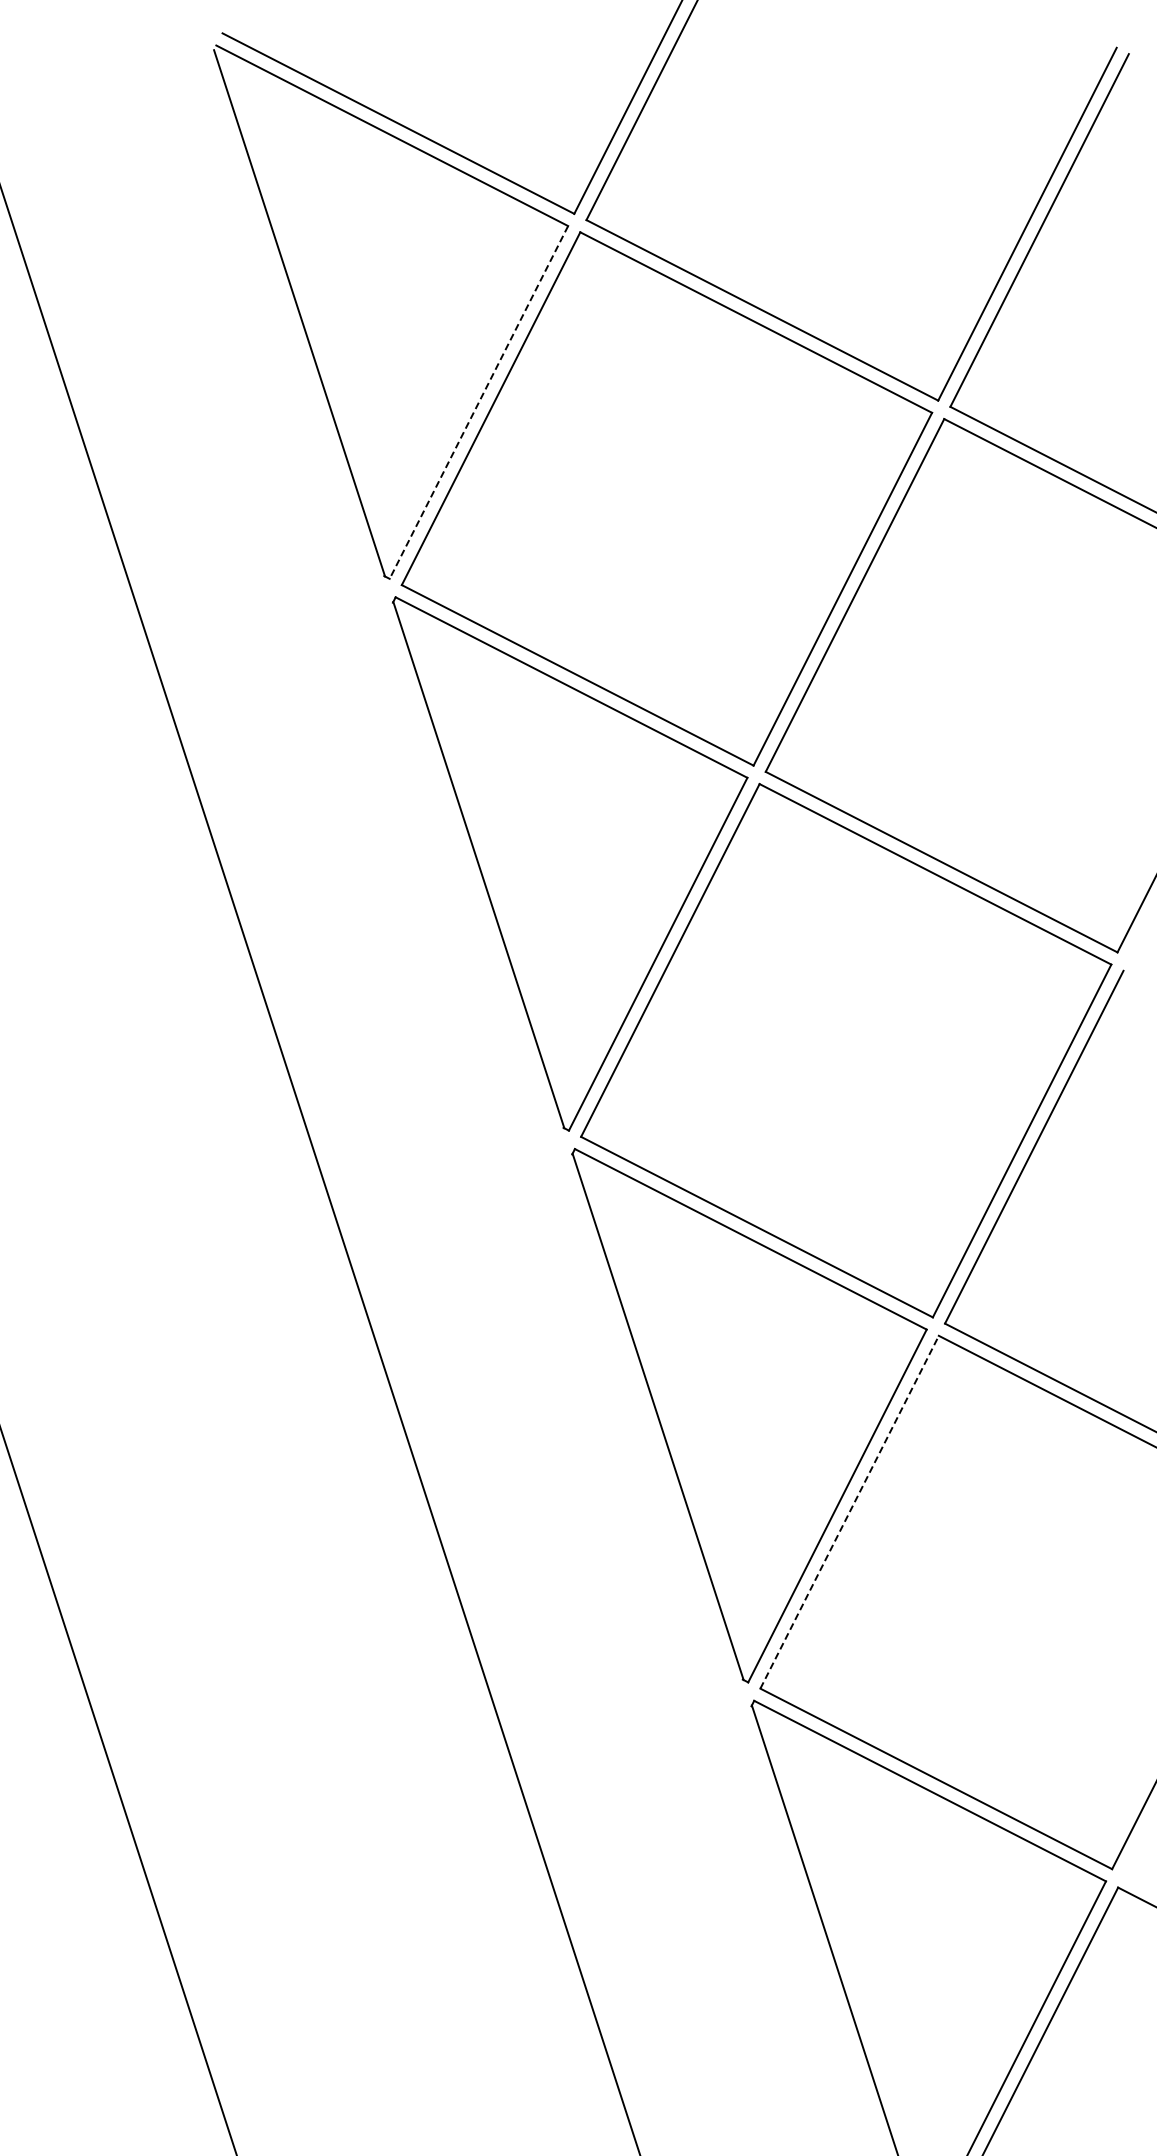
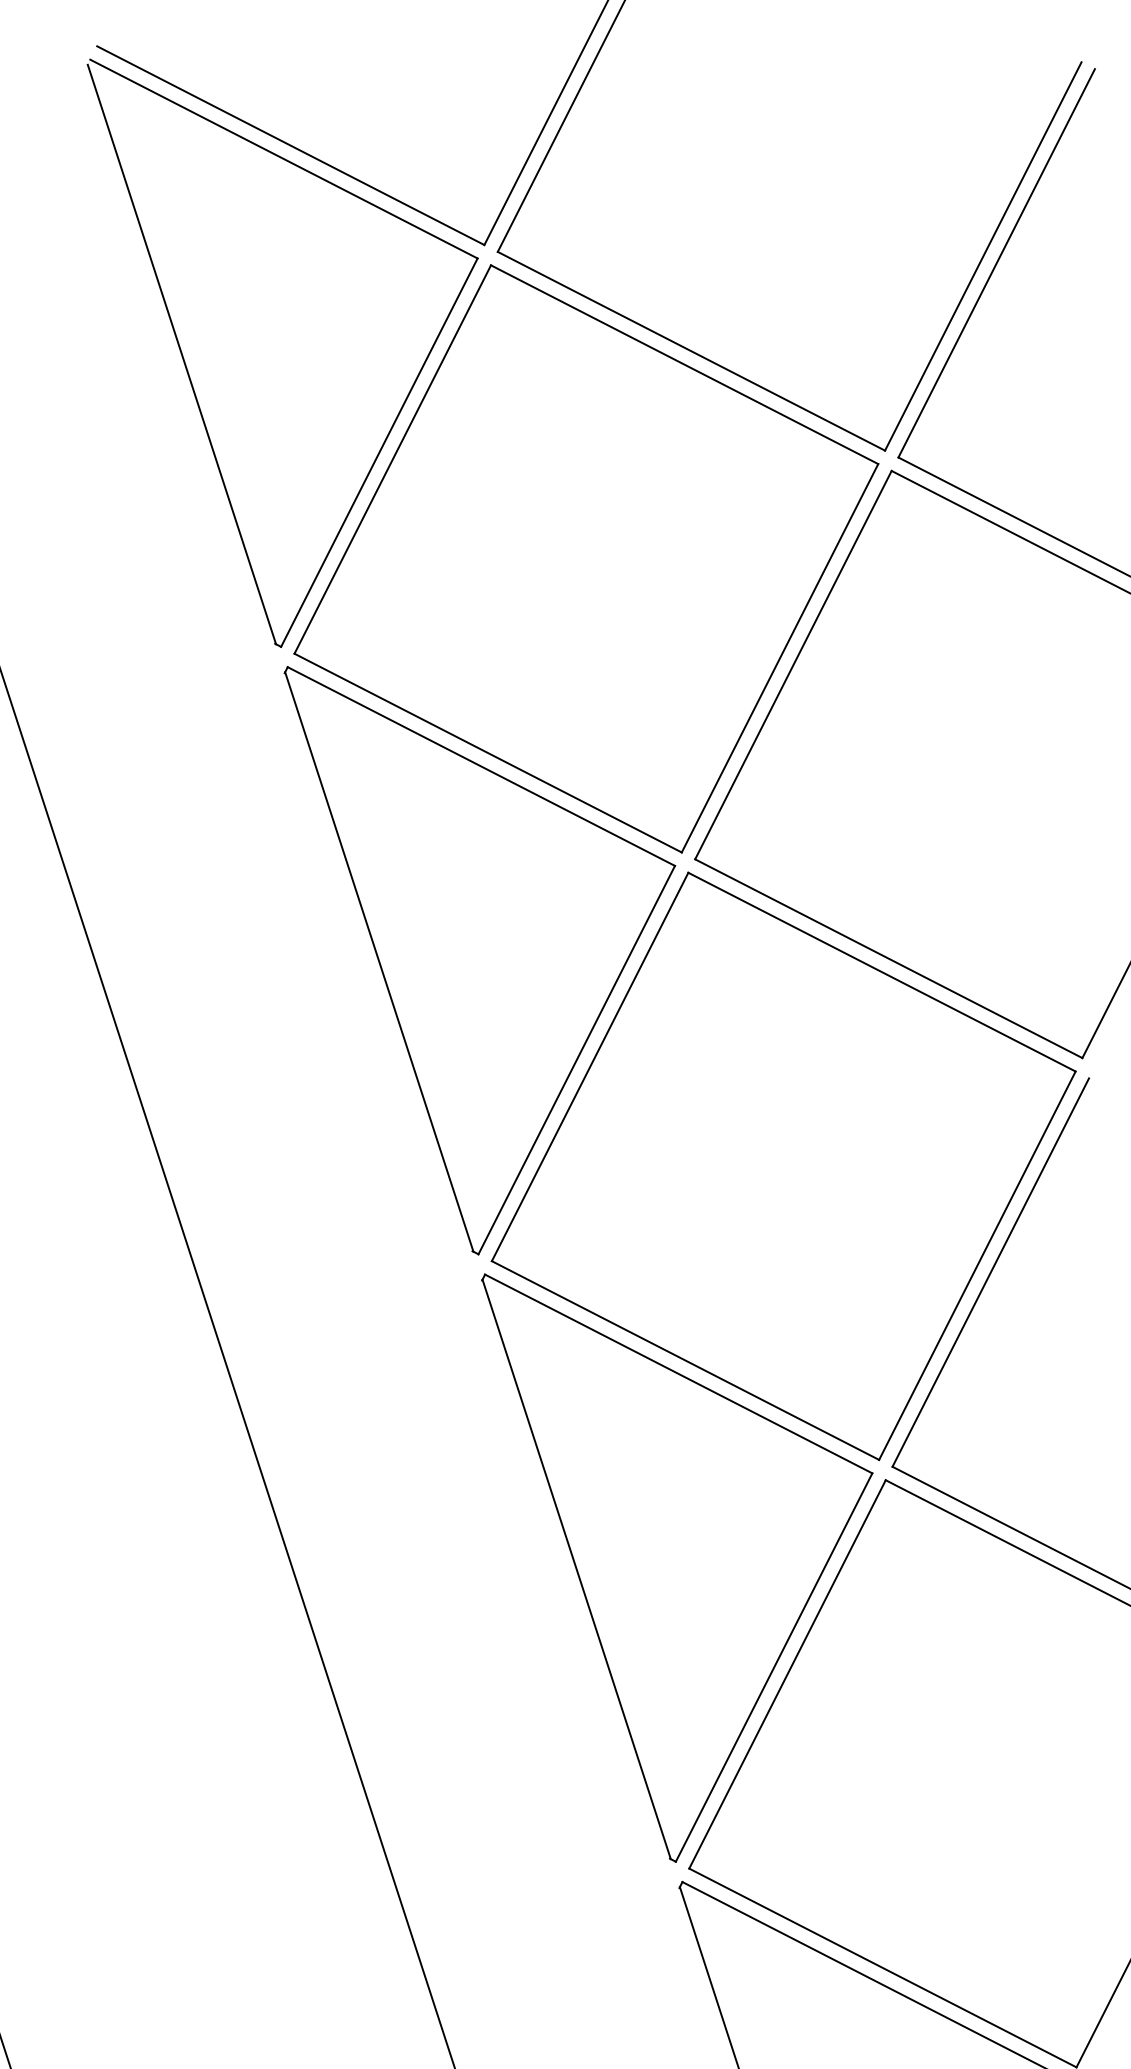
line: (478, 402) -> (378, 452), dashed -> solid
line: (849, 1512) -> (787, 1674), dashed -> solid

